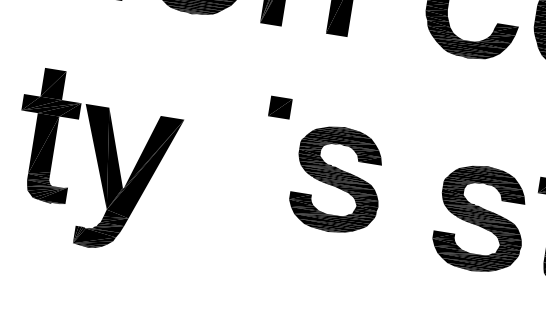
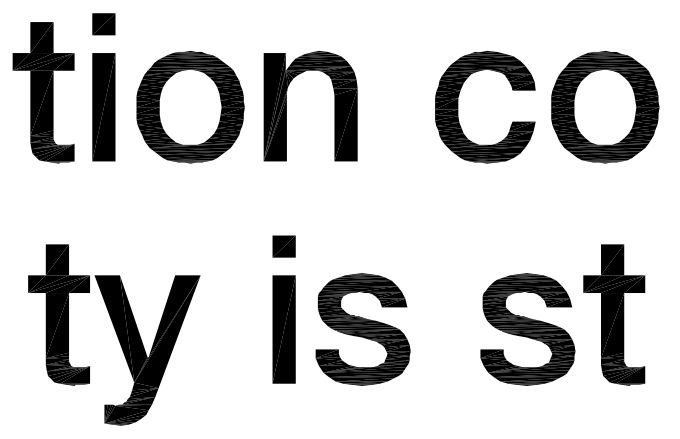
part: (279, 107) -> (283, 246), moved
part: (336, 179) -> (362, 329), moved
part: (253, 182) -> (283, 329), added

